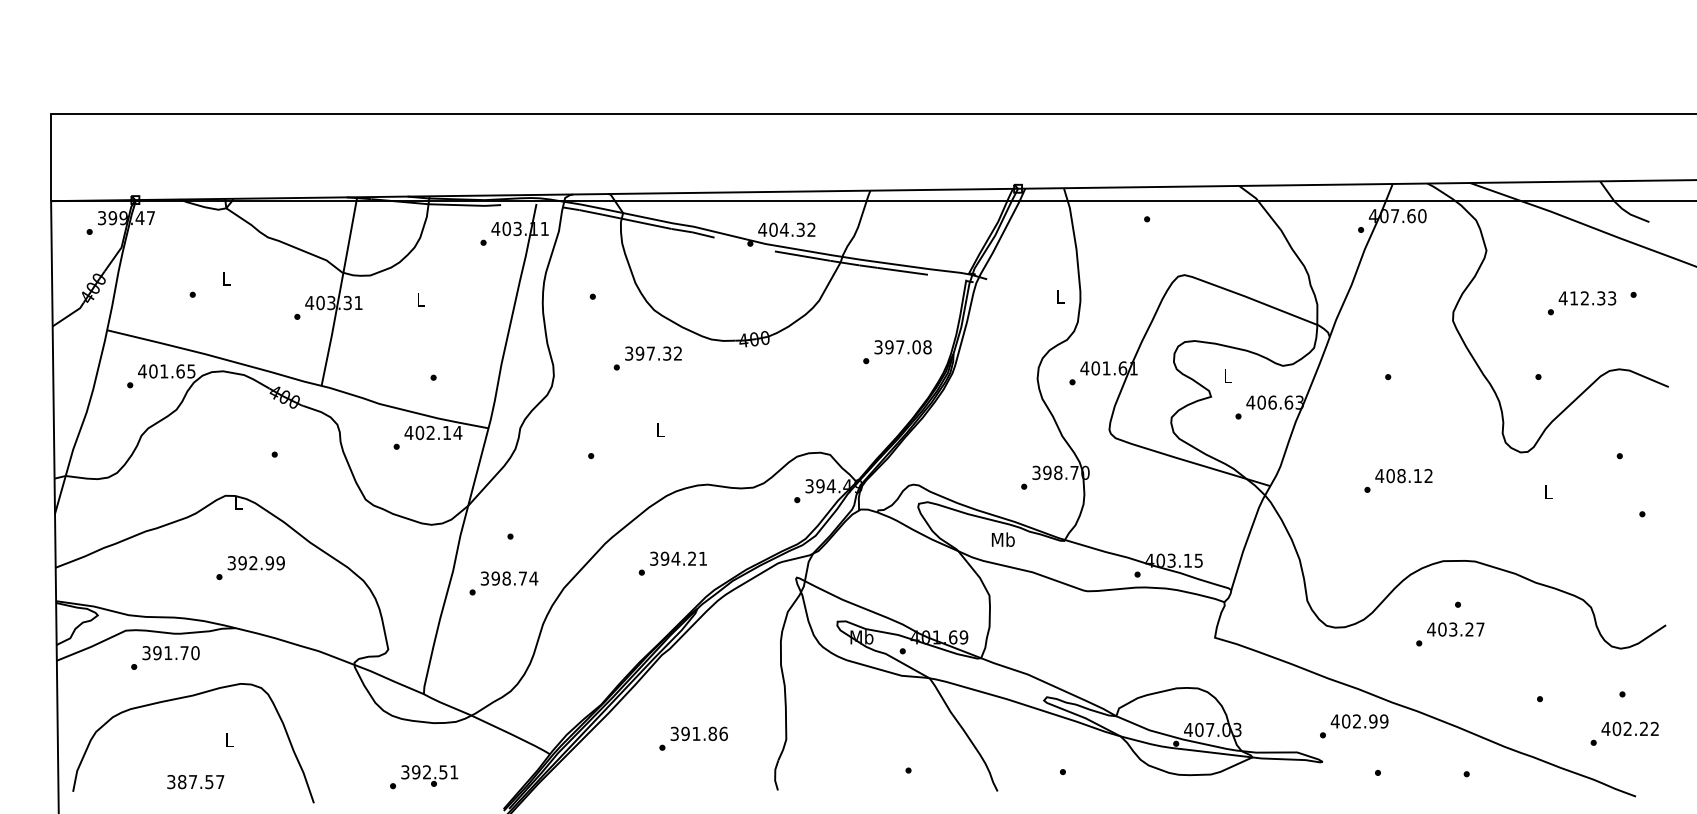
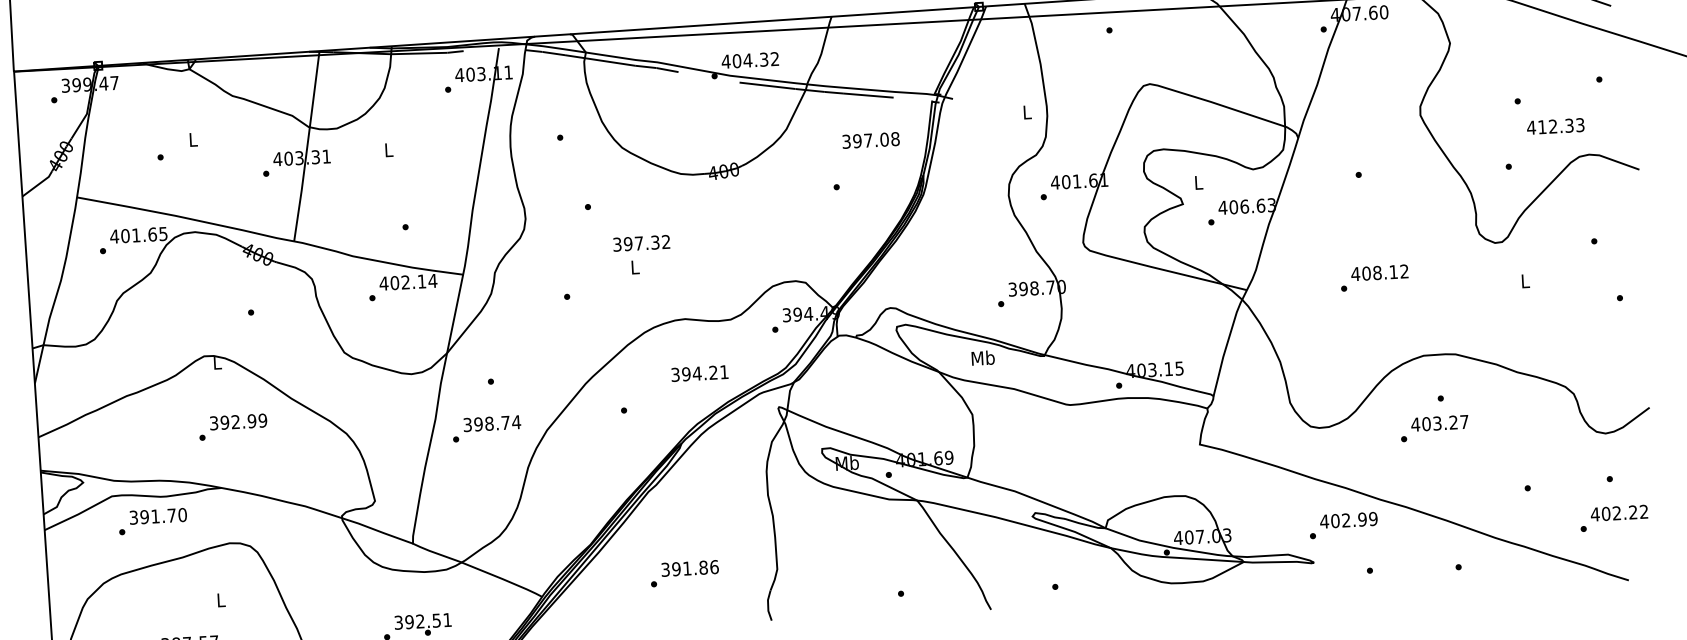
text: (1587, 298) -> (1555, 126), moved
text: (902, 347) -> (870, 140), moved
text: (653, 353) -> (641, 243), moved
text: (678, 558) -> (699, 373), moved

